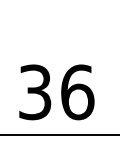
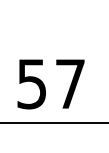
text: (56, 91) -> (51, 83), 36 -> 57

